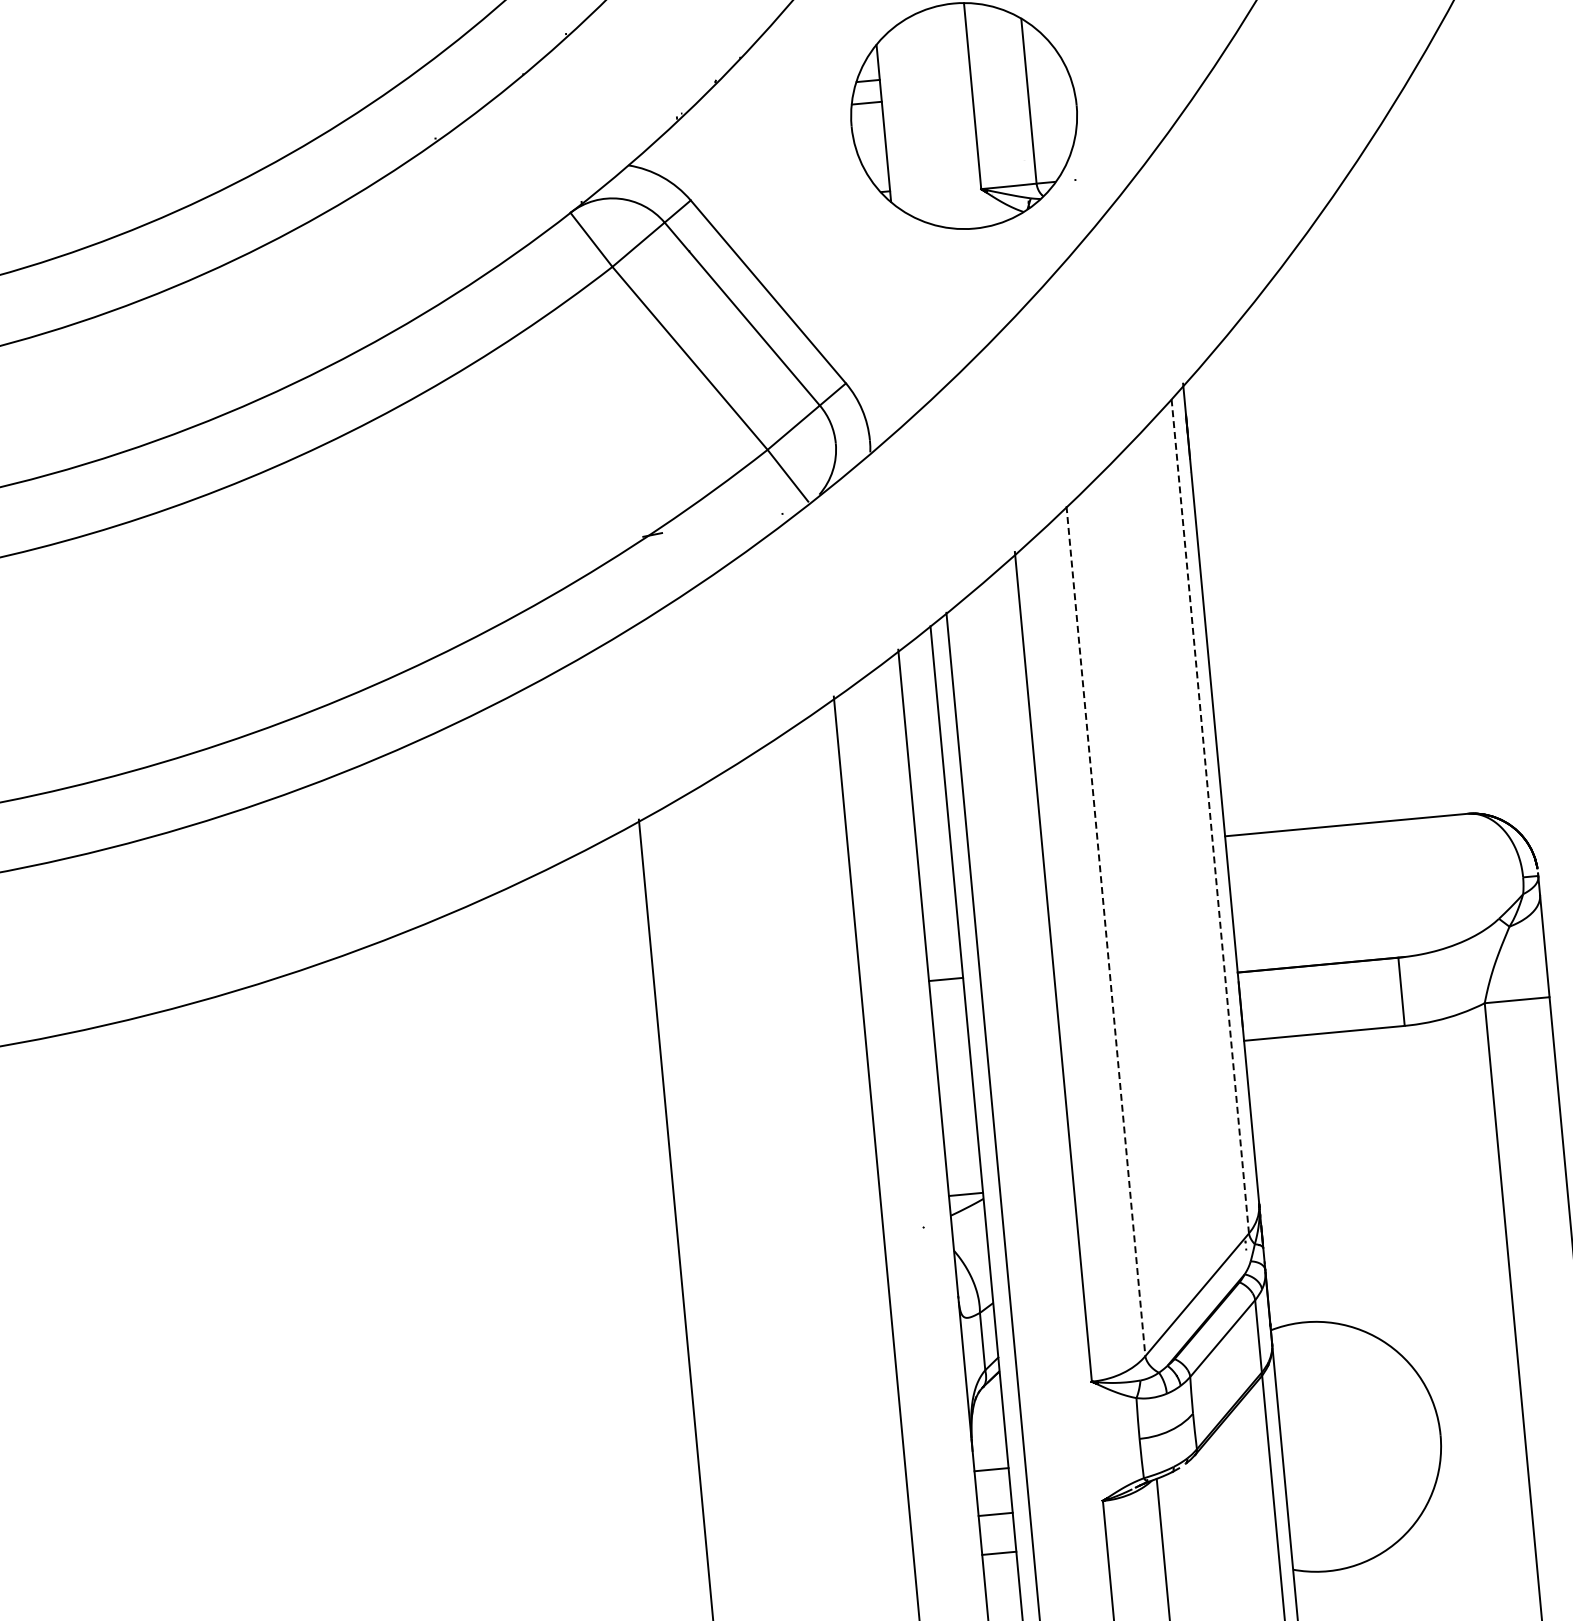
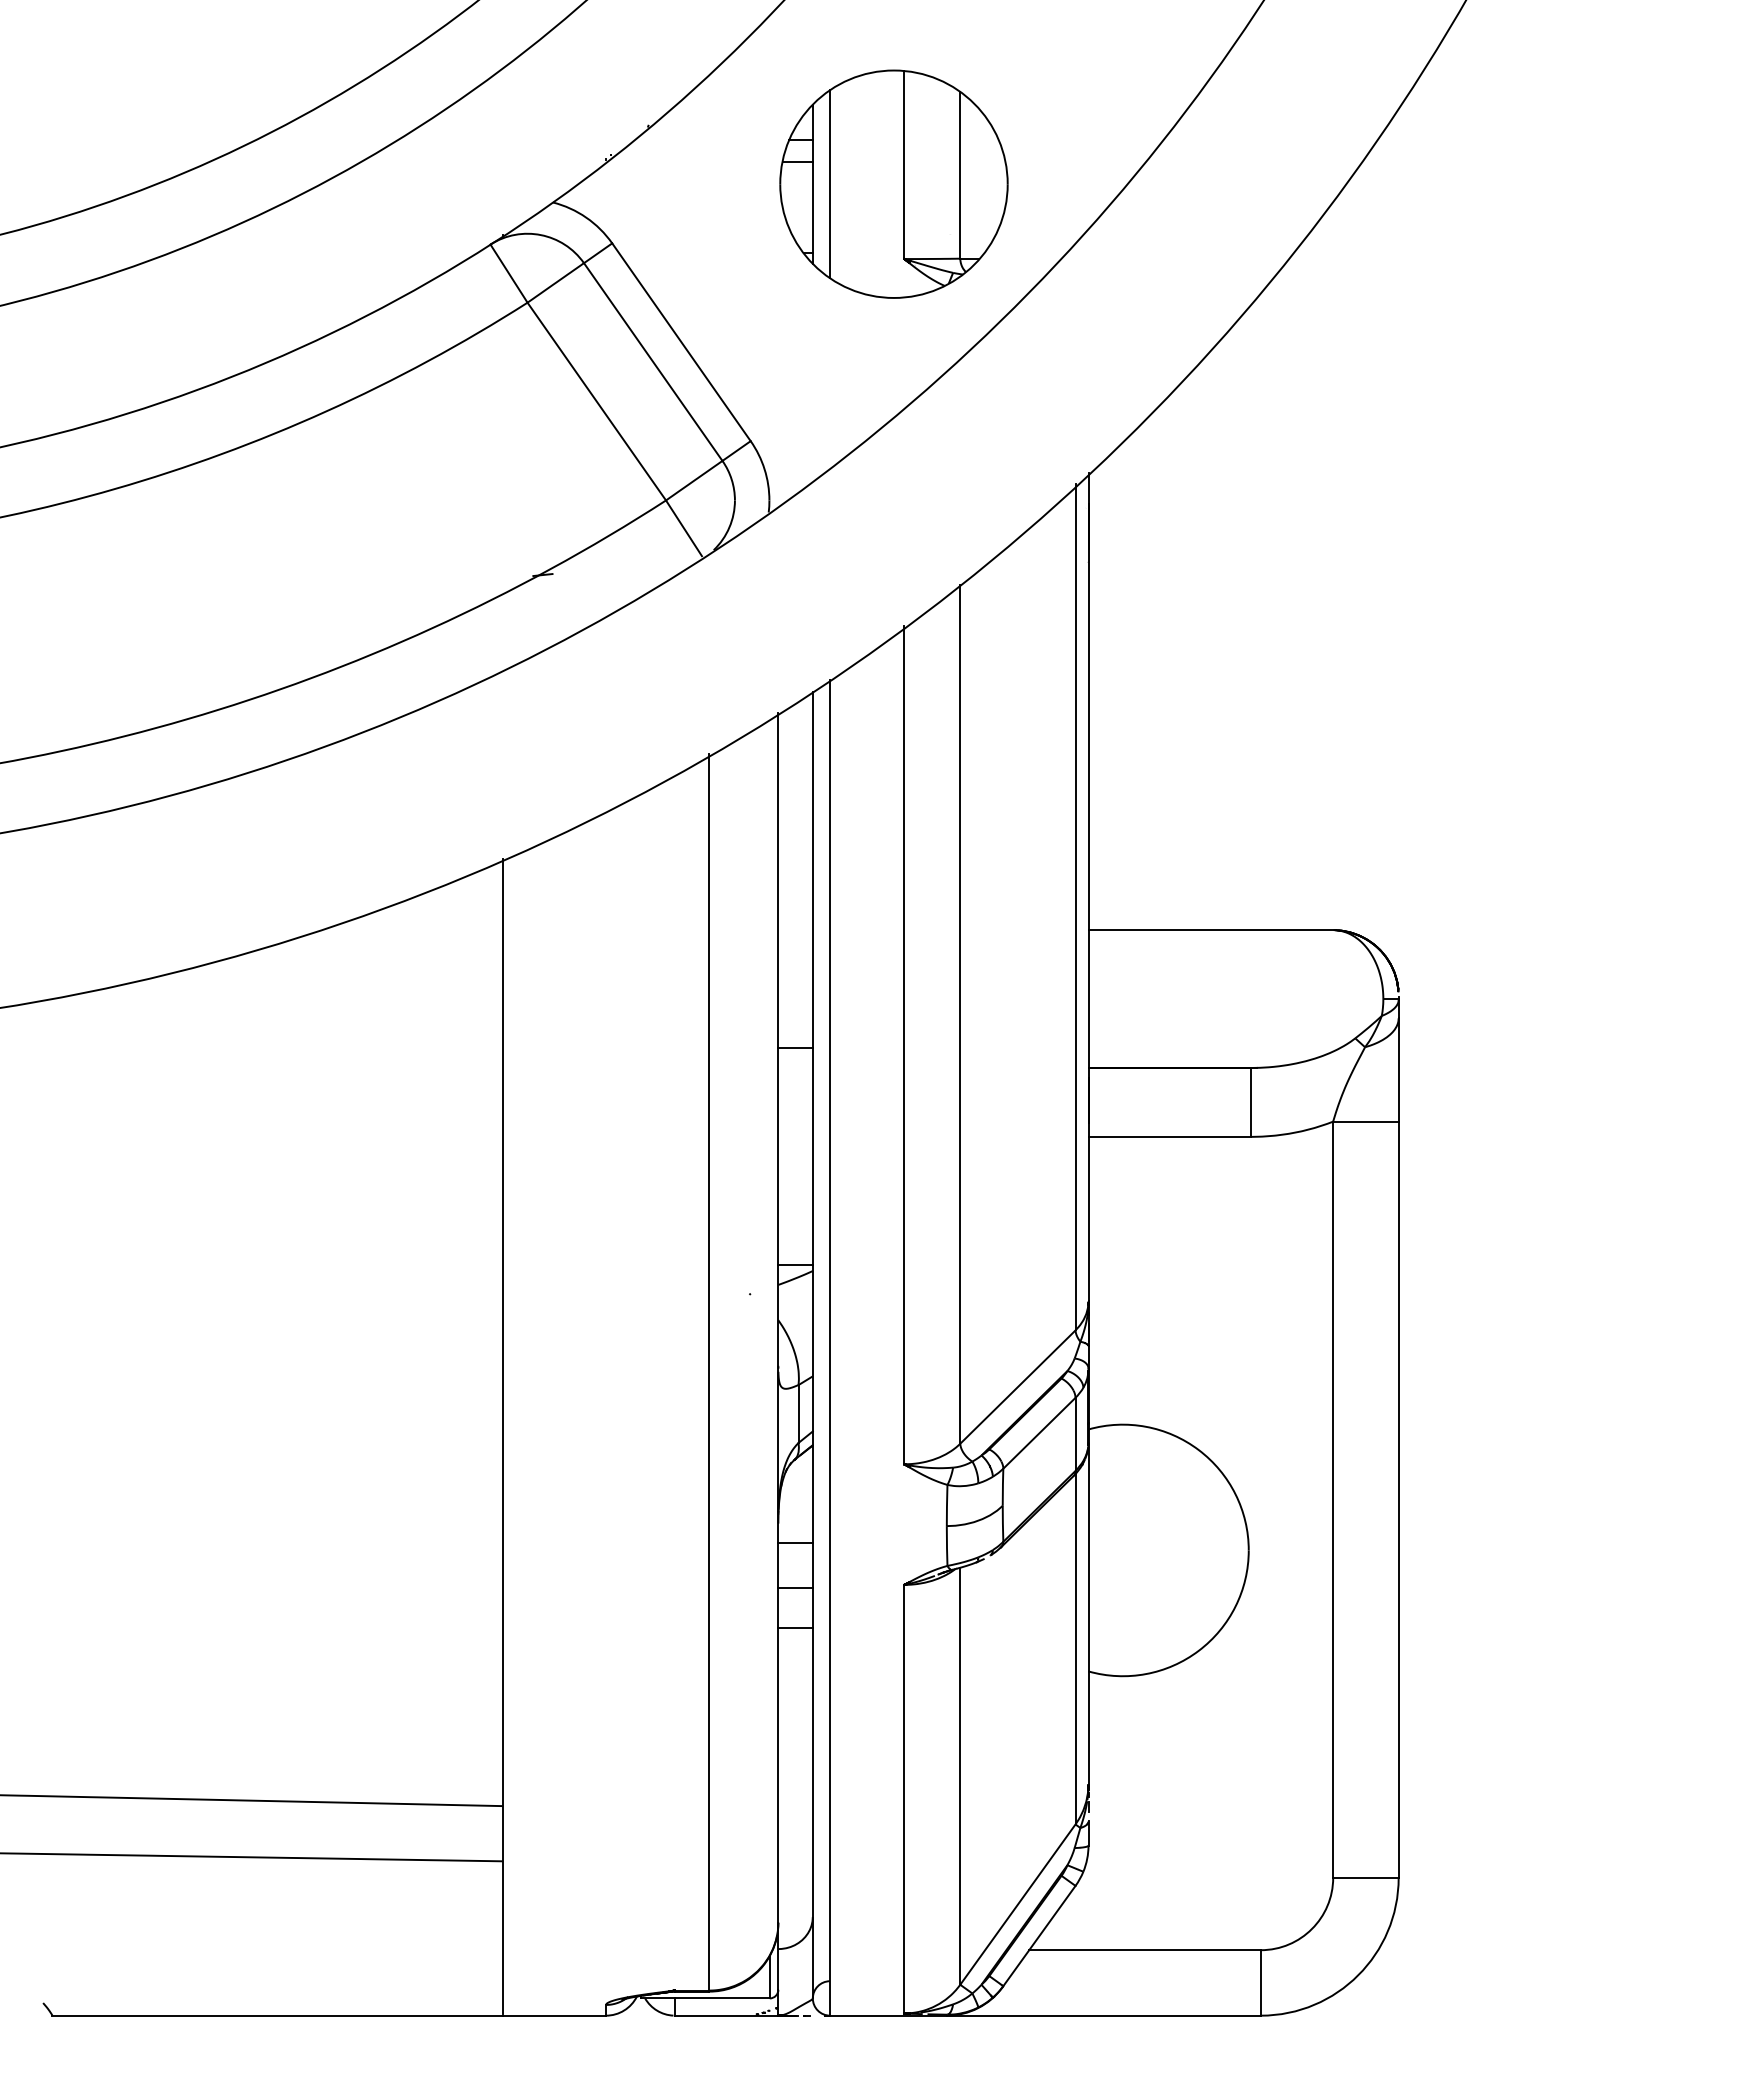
line: (901, 122) -> (830, 184), added
line: (1210, 815) -> (1075, 907), dashed -> solid
line: (1106, 931) -> (960, 1014), dashed -> solid

